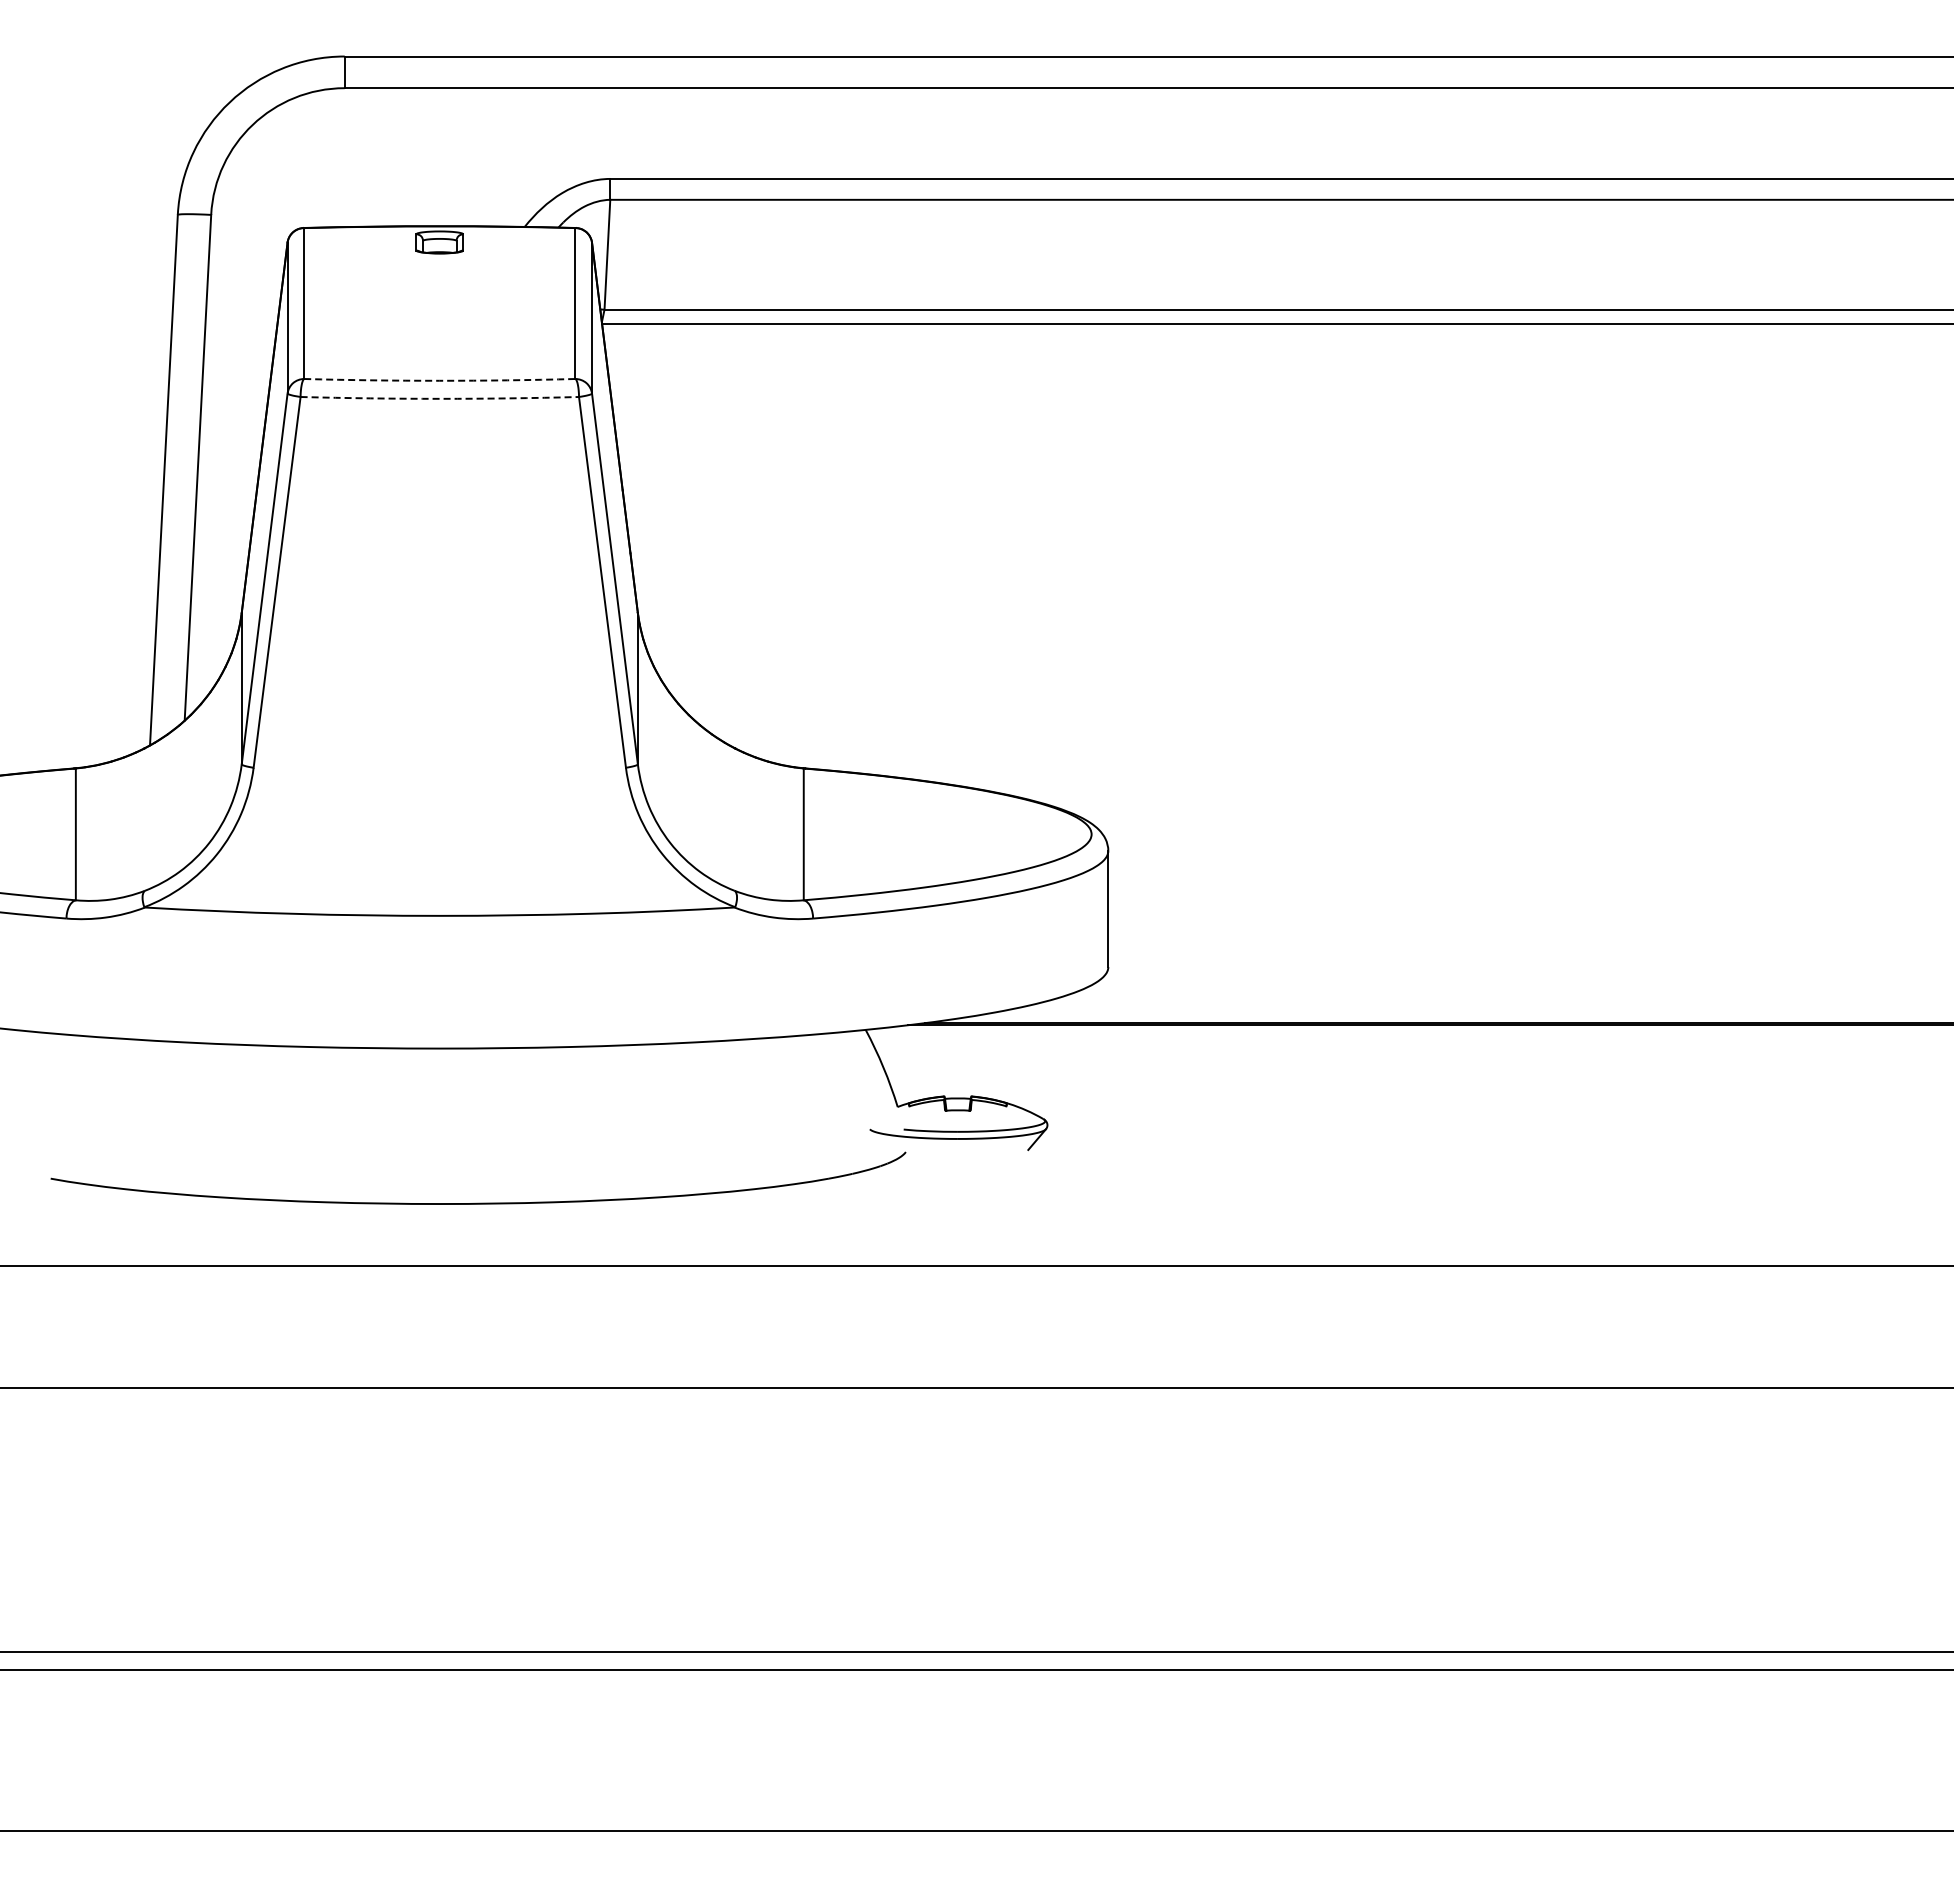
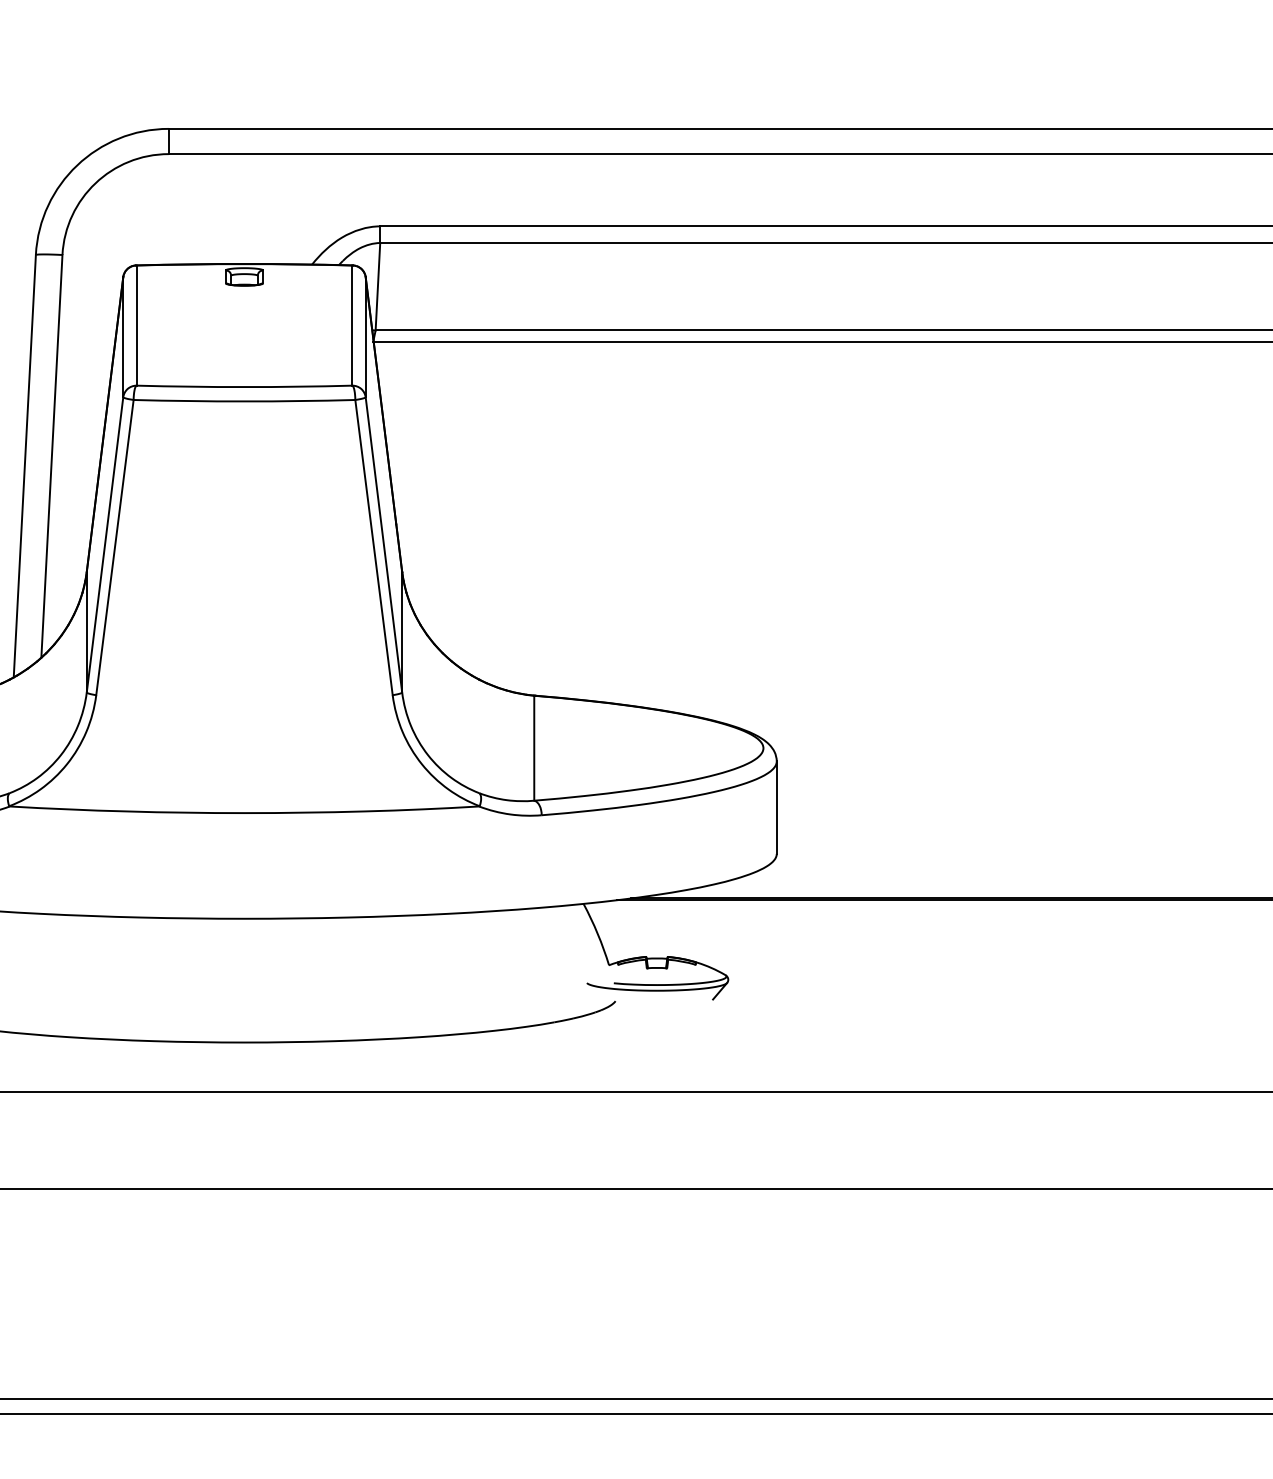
arc: (439, 380) -> (244, 386), dashed -> solid
arc: (439, 398) -> (244, 401), dashed -> solid

